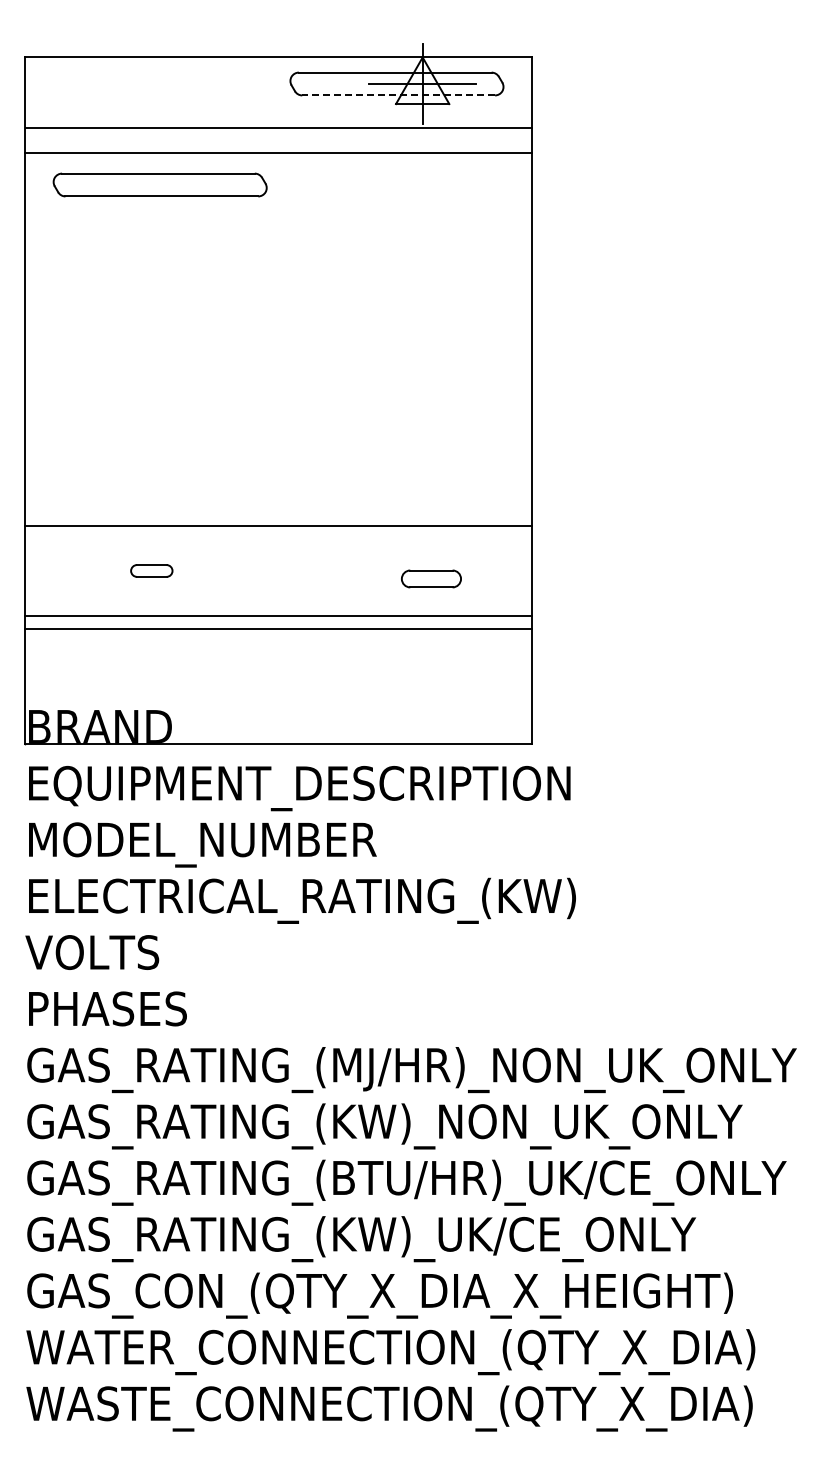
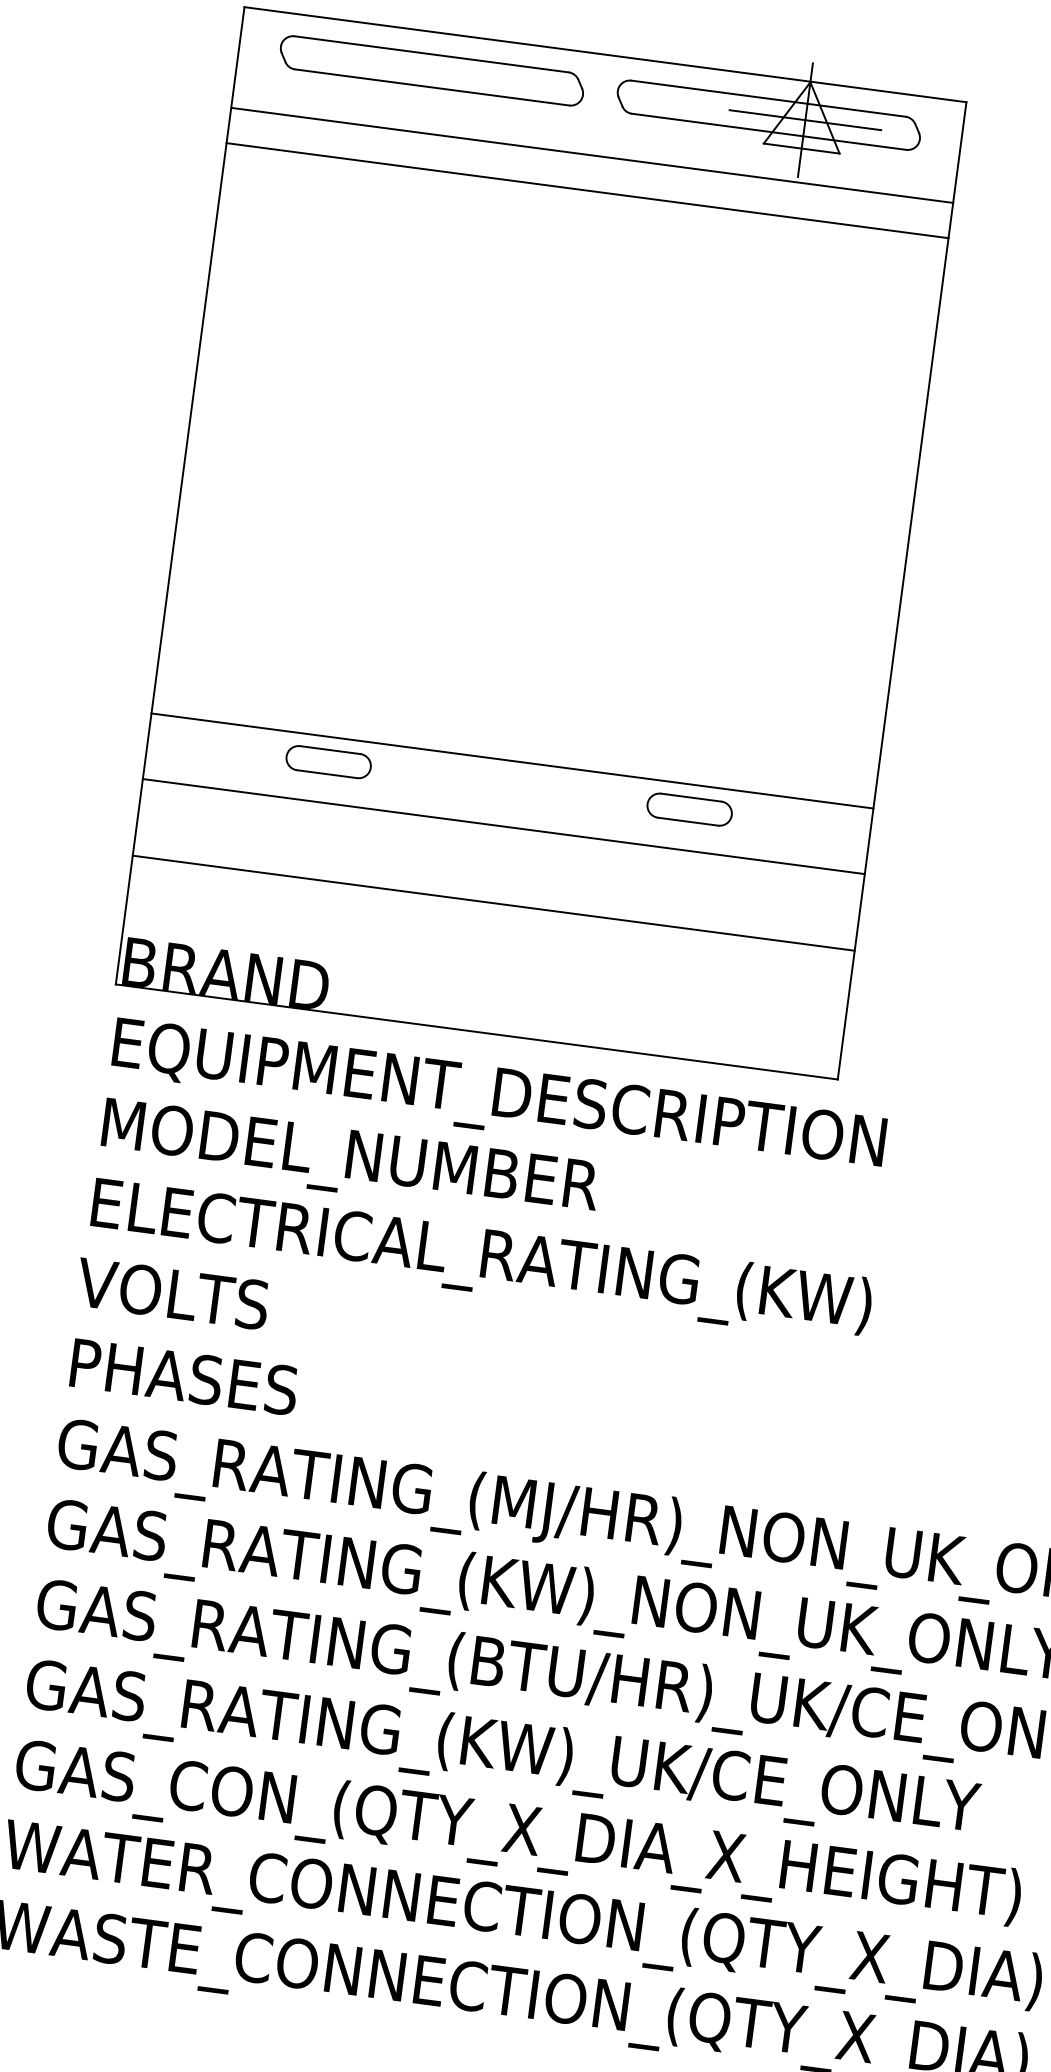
line: (398, 95) -> (768, 131), dashed -> solid
part: (159, 184) -> (431, 70), moved
line: (278, 526) -> (512, 761), moved
part: (151, 570) -> (328, 761), size x1.43
part: (431, 578) -> (689, 809), moved
line: (278, 616) -> (493, 903), moved
line: (278, 628) -> (503, 826), moved

